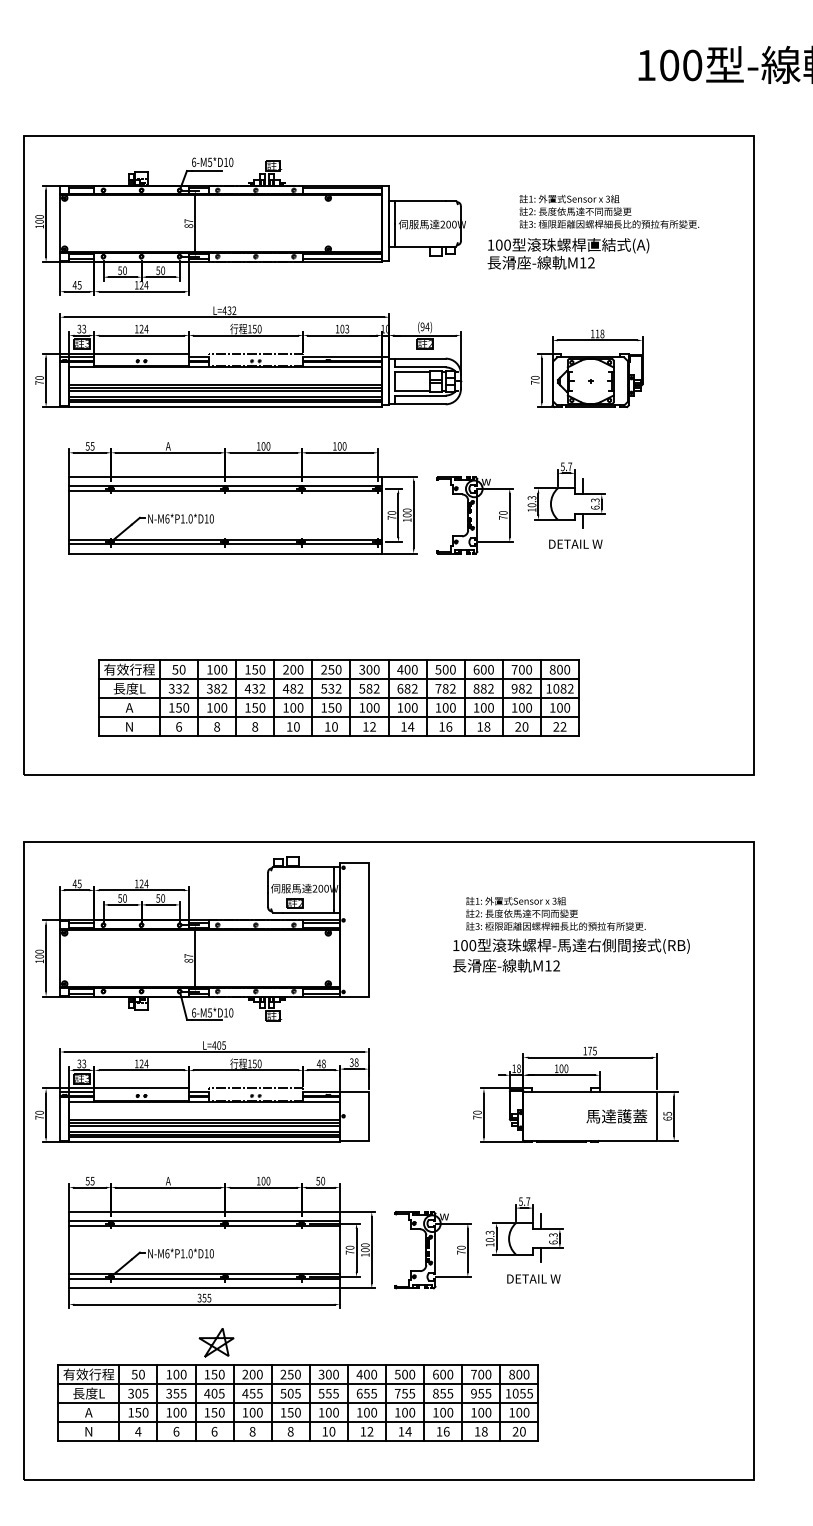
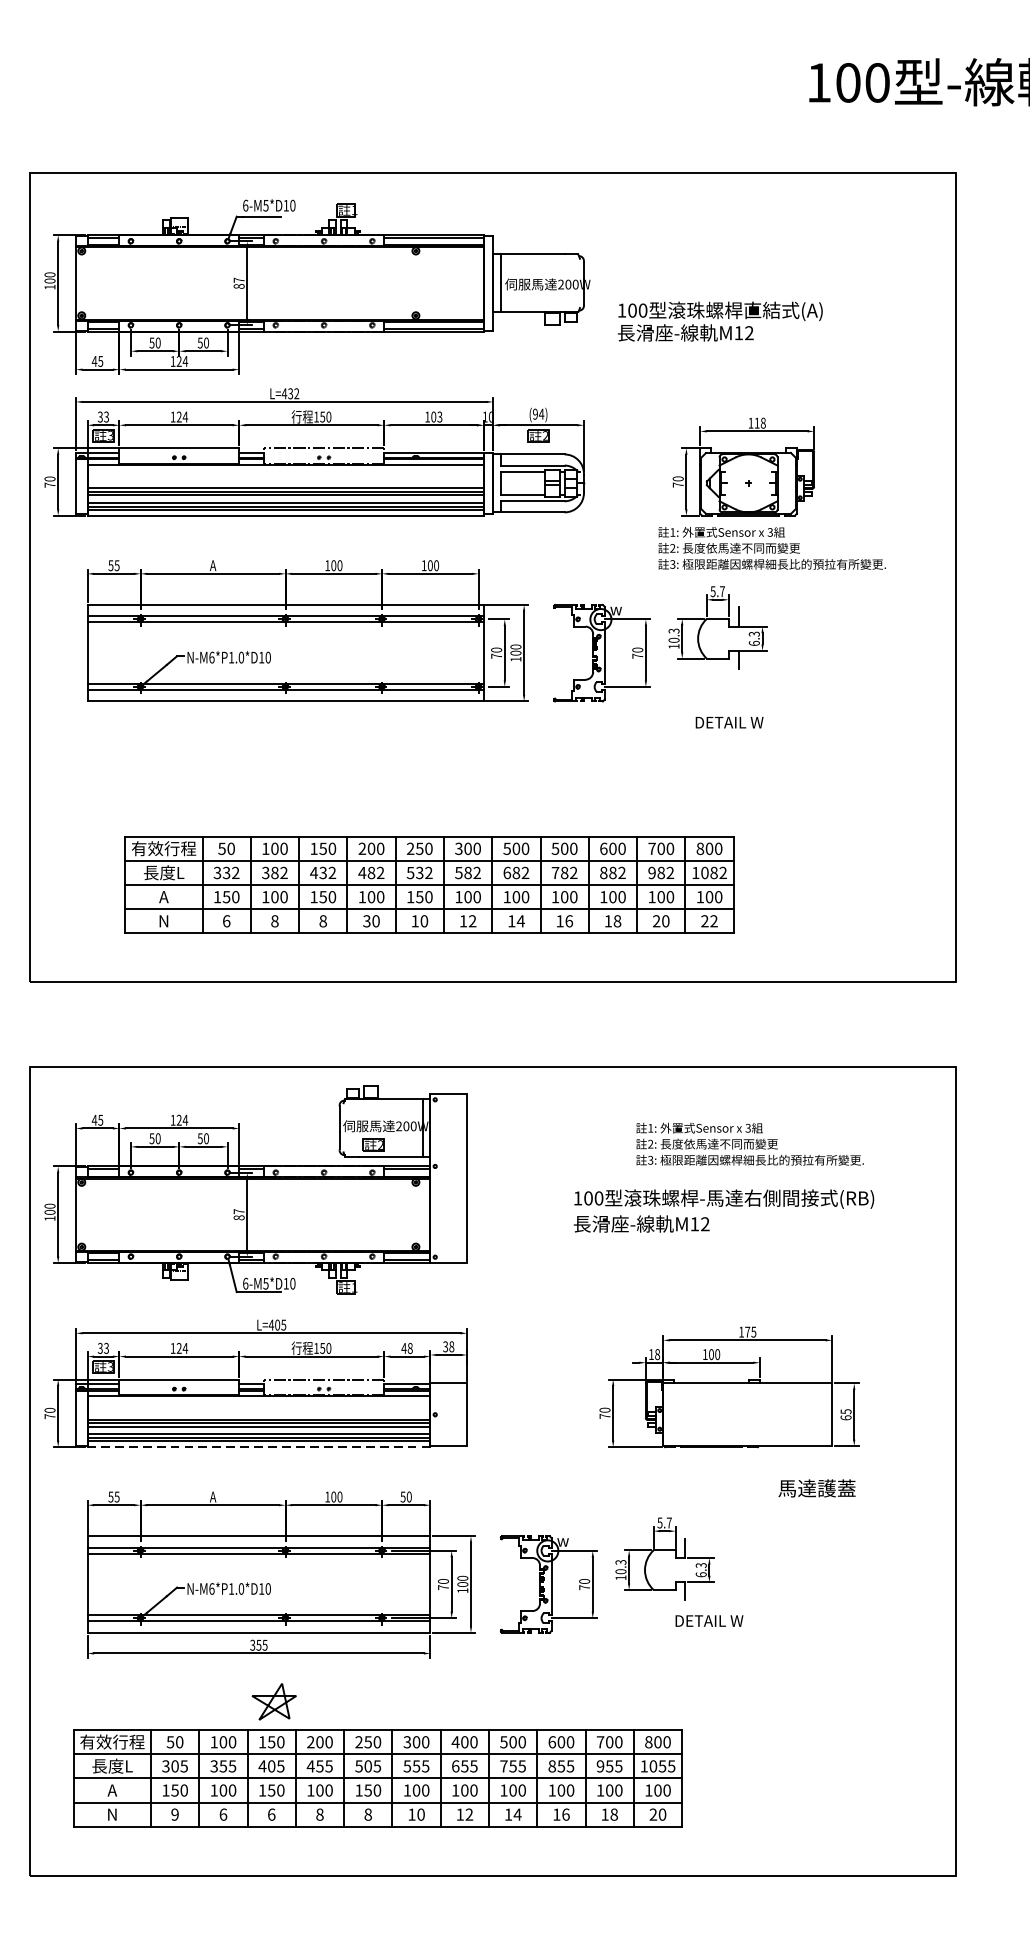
text: (609, 211) -> (772, 548), moved
text: (575, 543) -> (729, 721), moved
text: (400, 669) -> (507, 848), 400 -> 500
text: (289, 726) -> (366, 920), 10 -> 30
text: (555, 913) -> (749, 1143), moved
text: (616, 1116) -> (816, 1488), moved
line: (204, 1141) -> (258, 1446), solid -> dashed
text: (533, 1278) -> (708, 1620), moved
text: (138, 1431) -> (175, 1814), 4 -> 9

